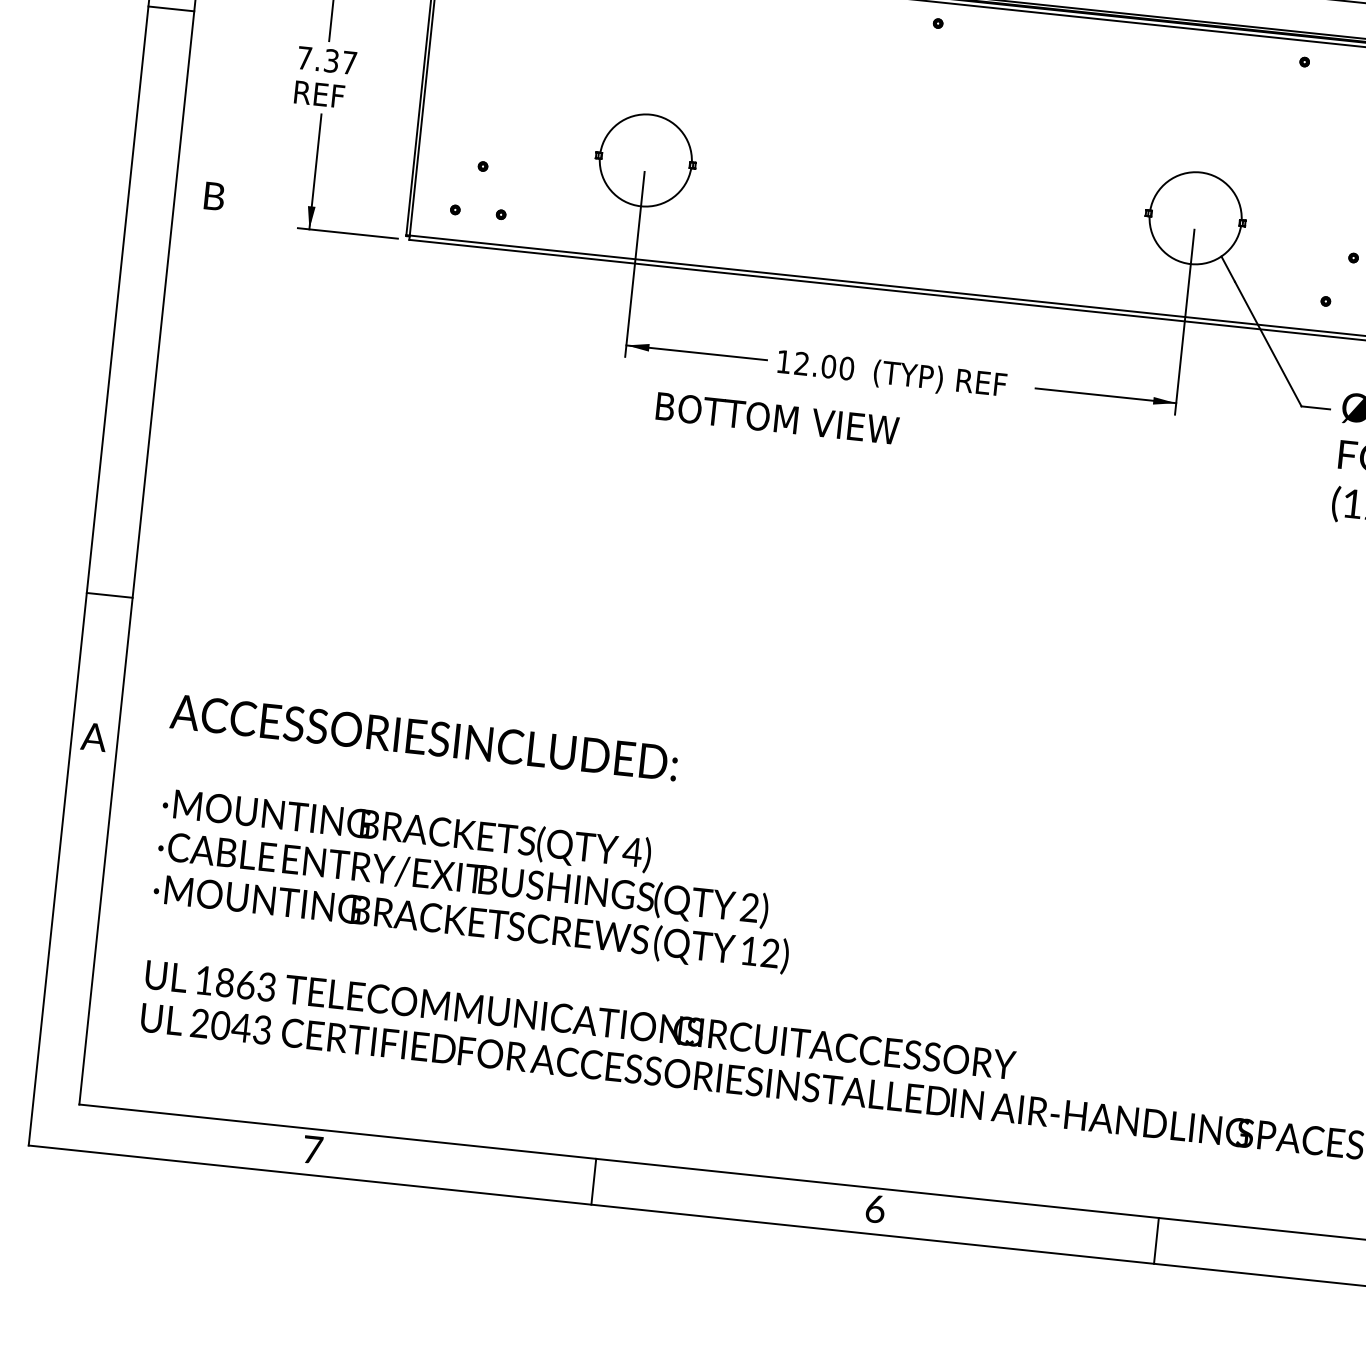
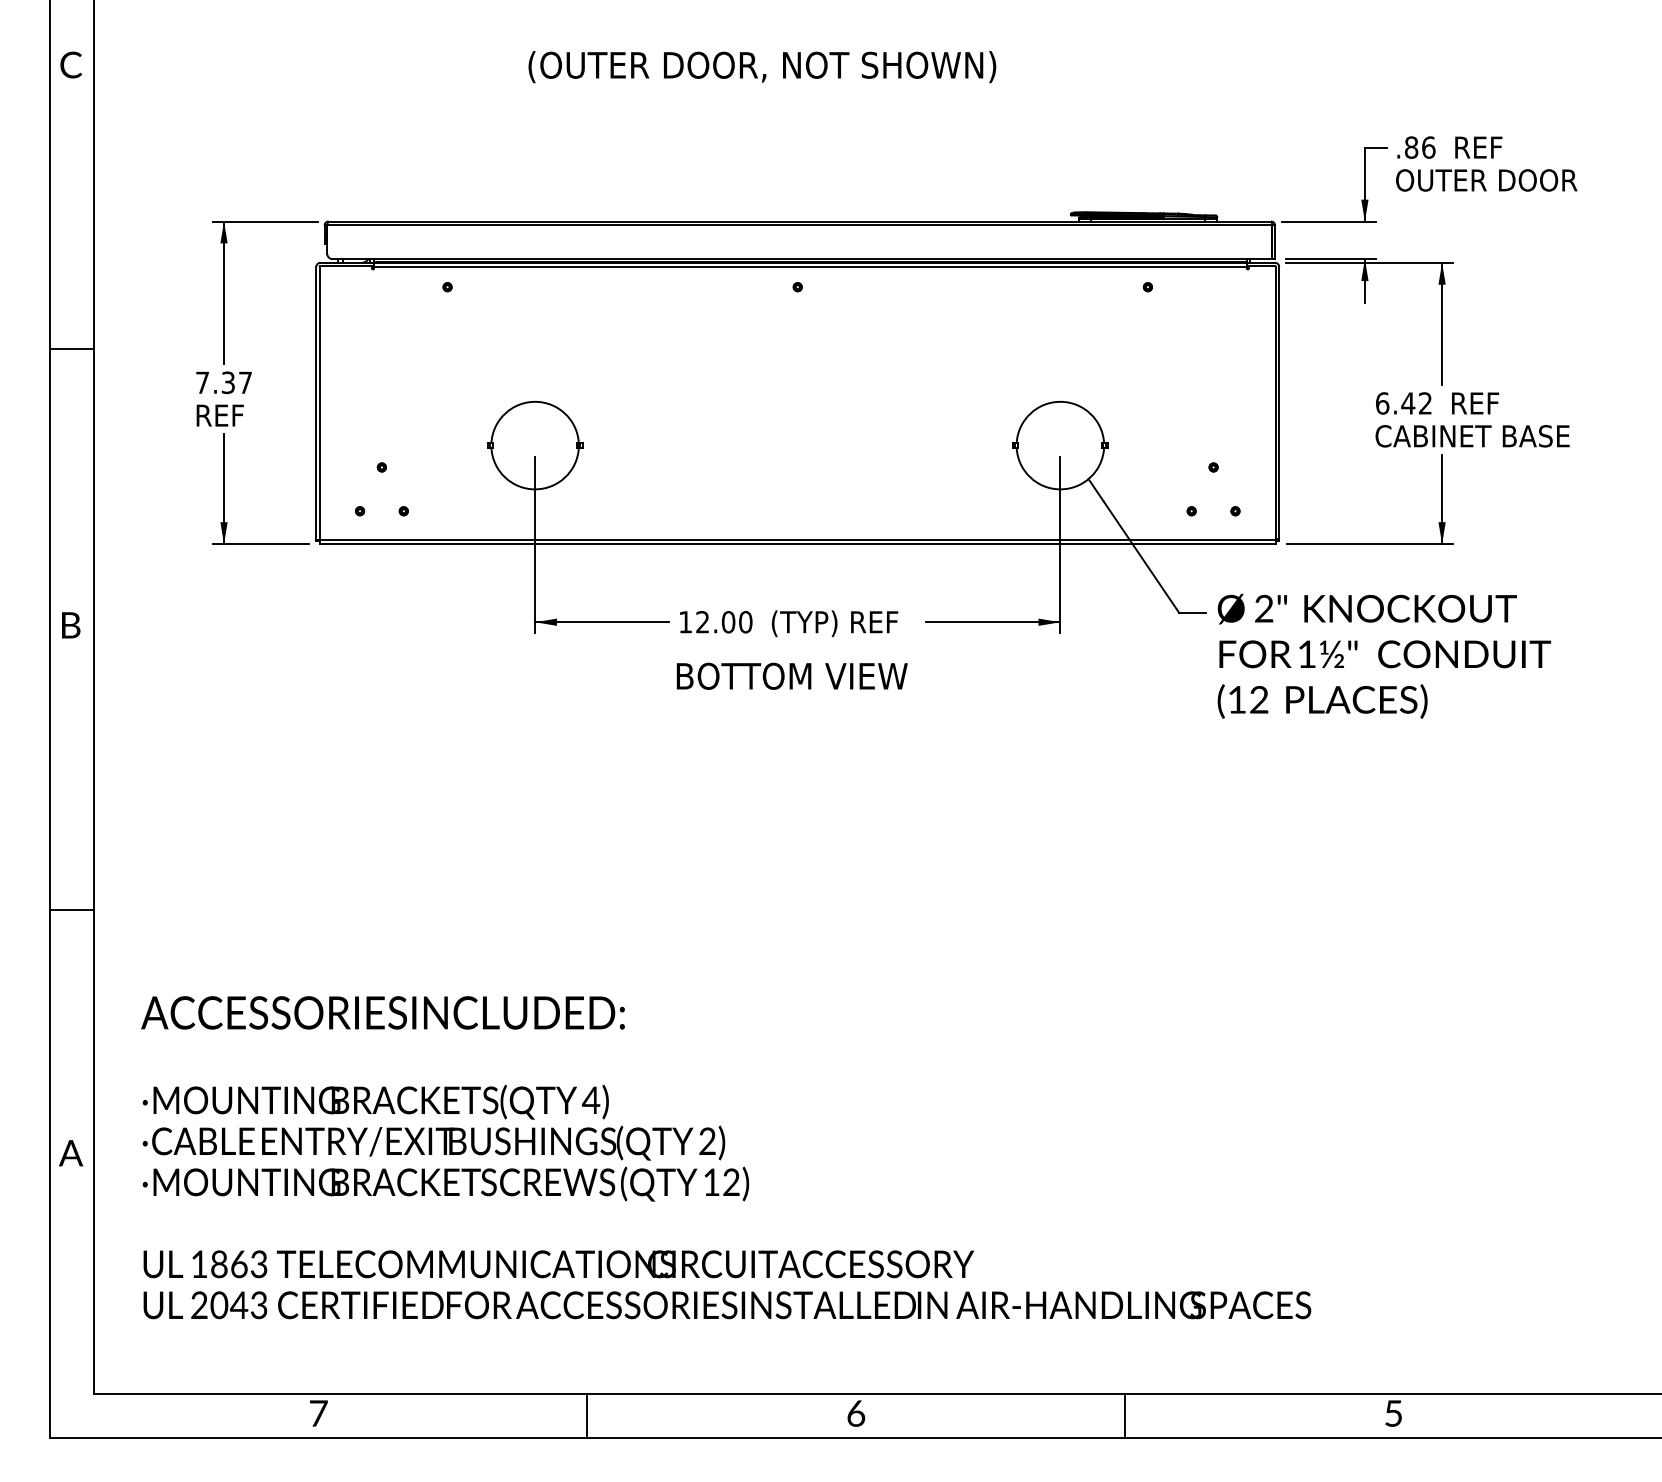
text: (214, 196) -> (71, 625), moved
text: (776, 417) -> (791, 675), moved
text: (93, 737) -> (70, 1153), moved

